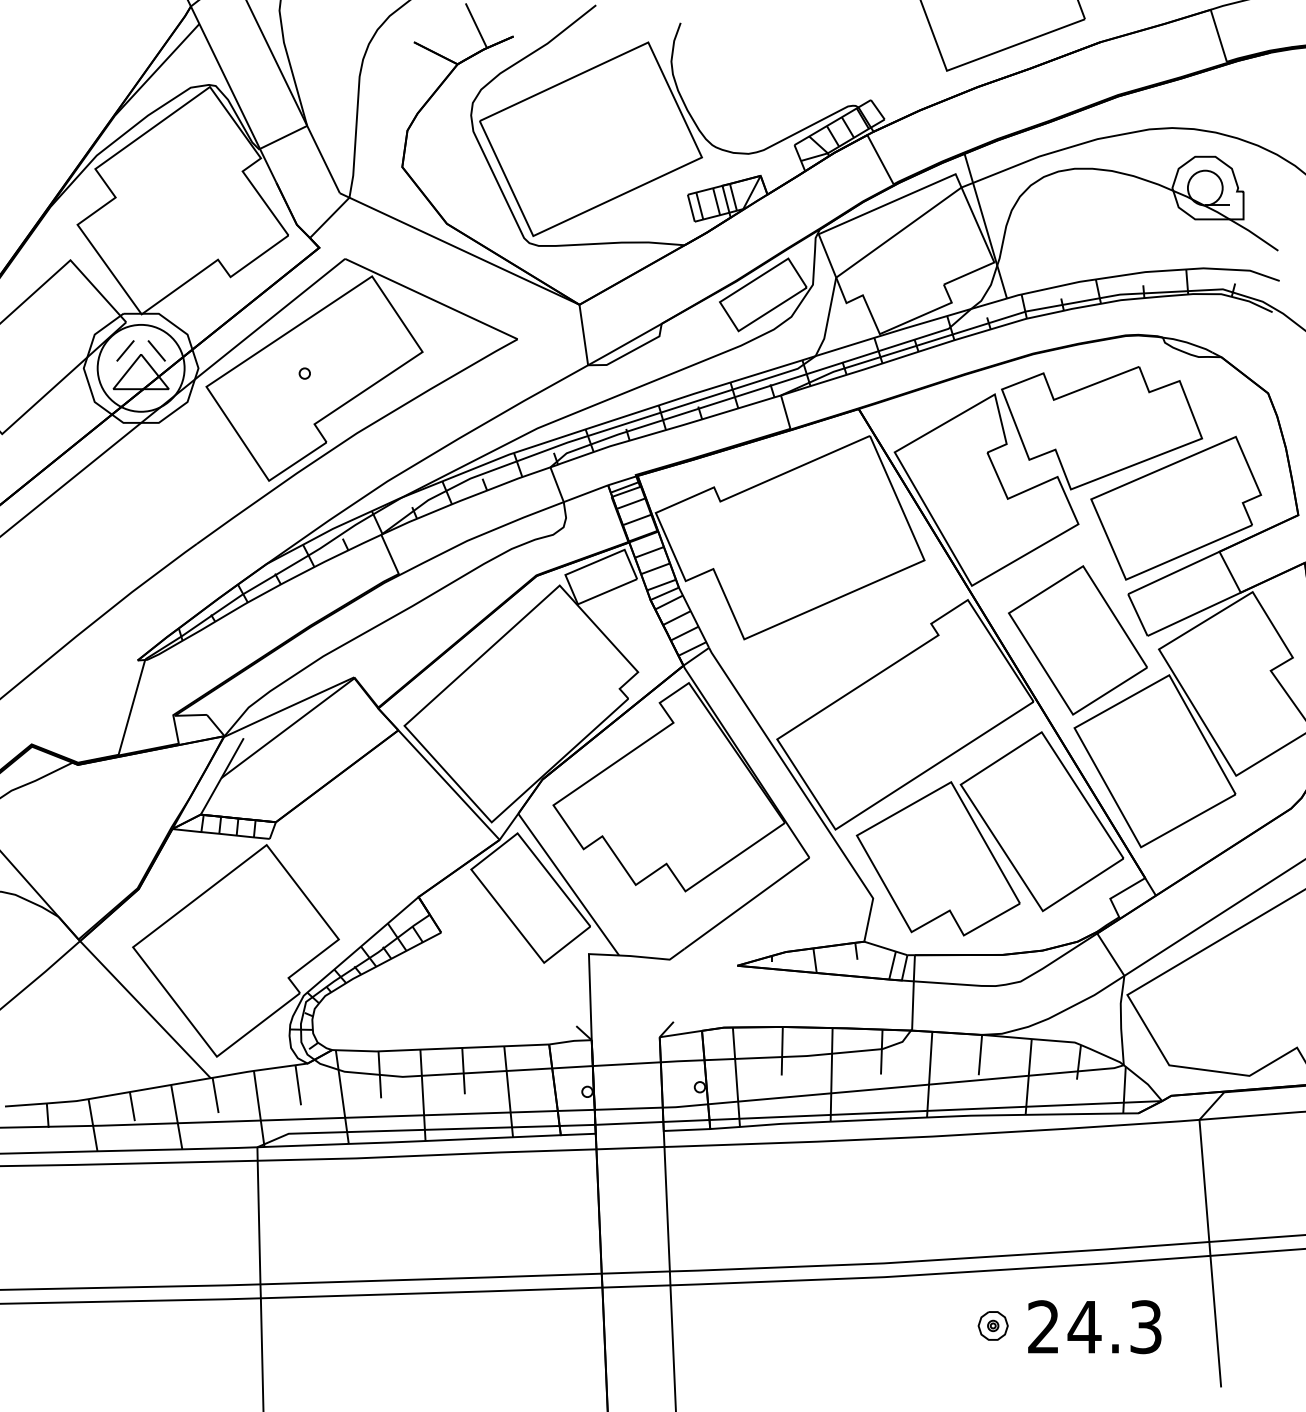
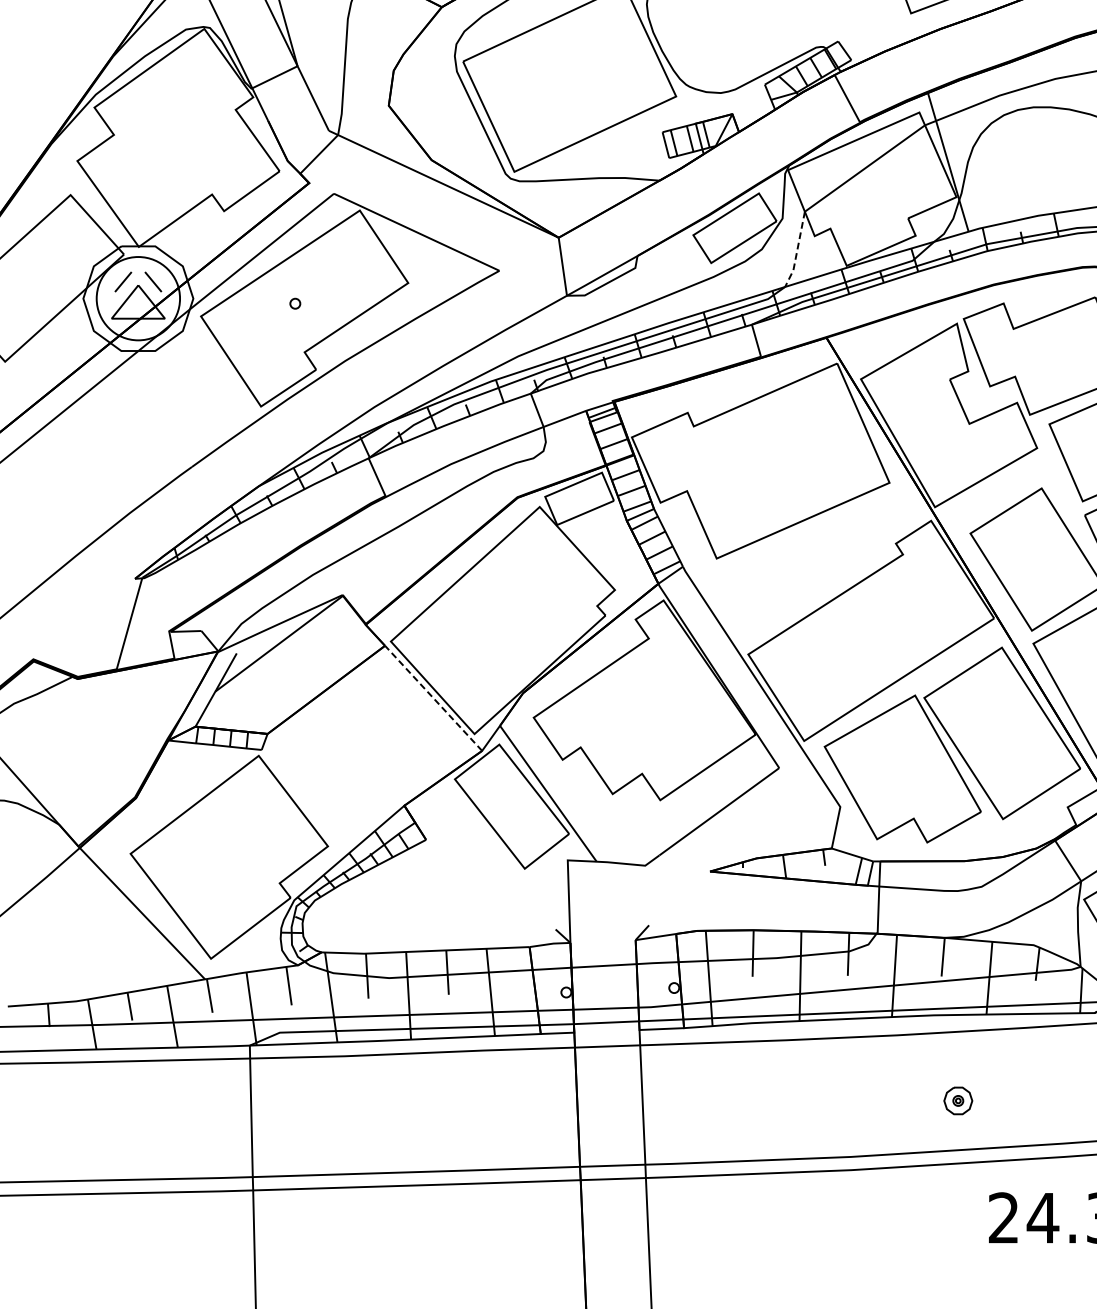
line: (828, 318) -> (797, 250), solid -> dashed
line: (449, 785) -> (434, 698), solid -> dashed
part: (992, 1325) -> (957, 1100), moved

